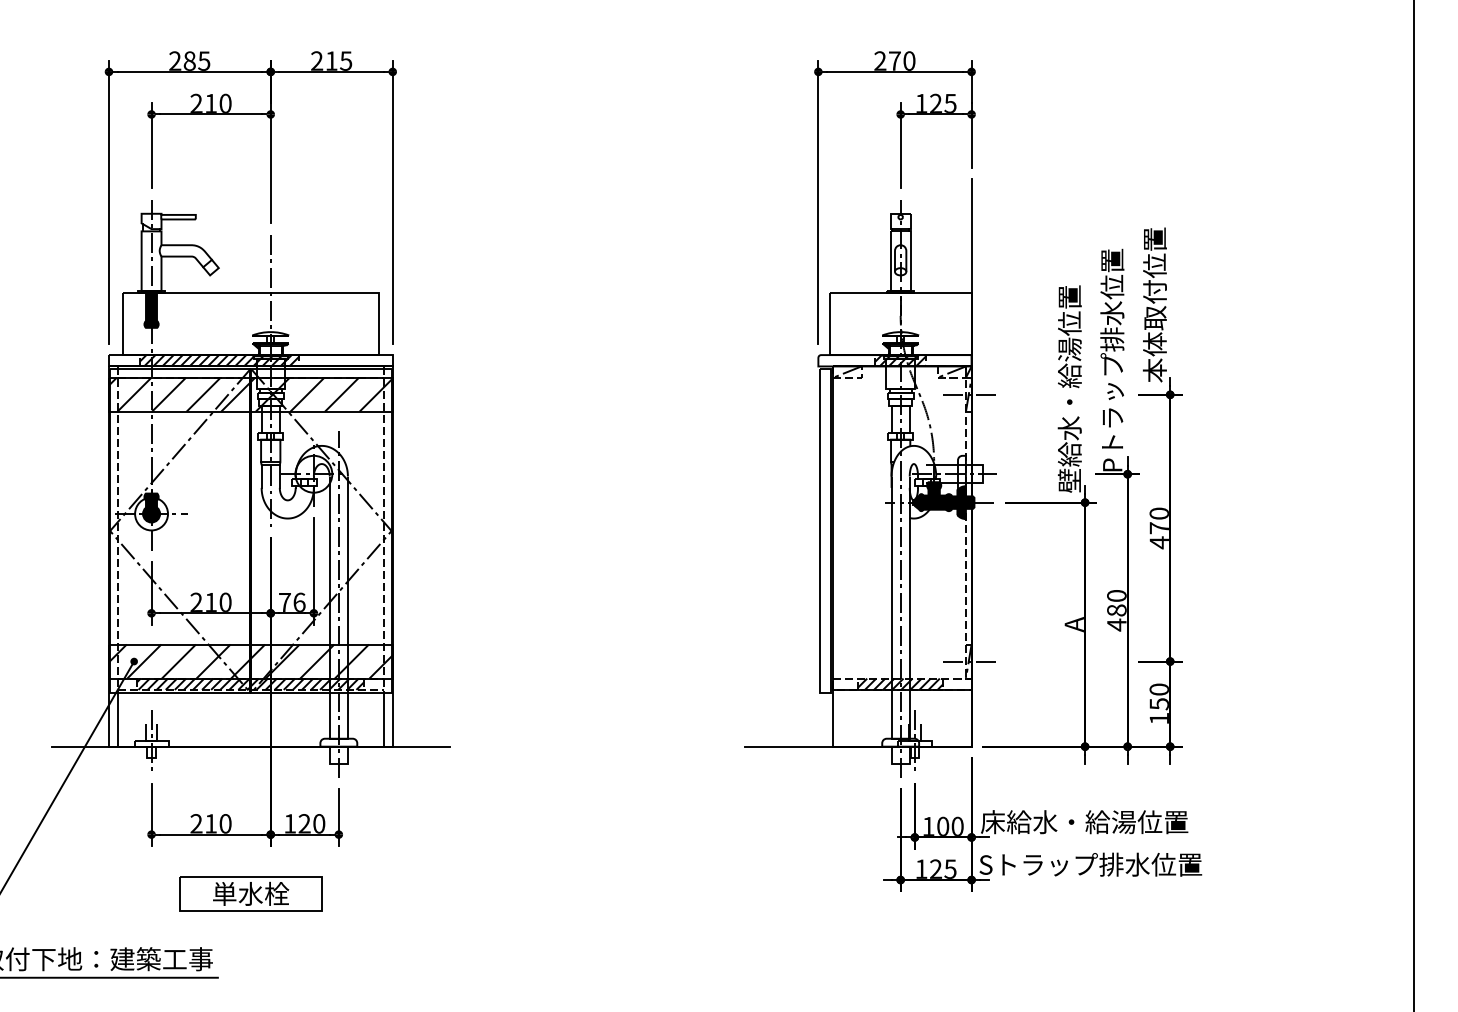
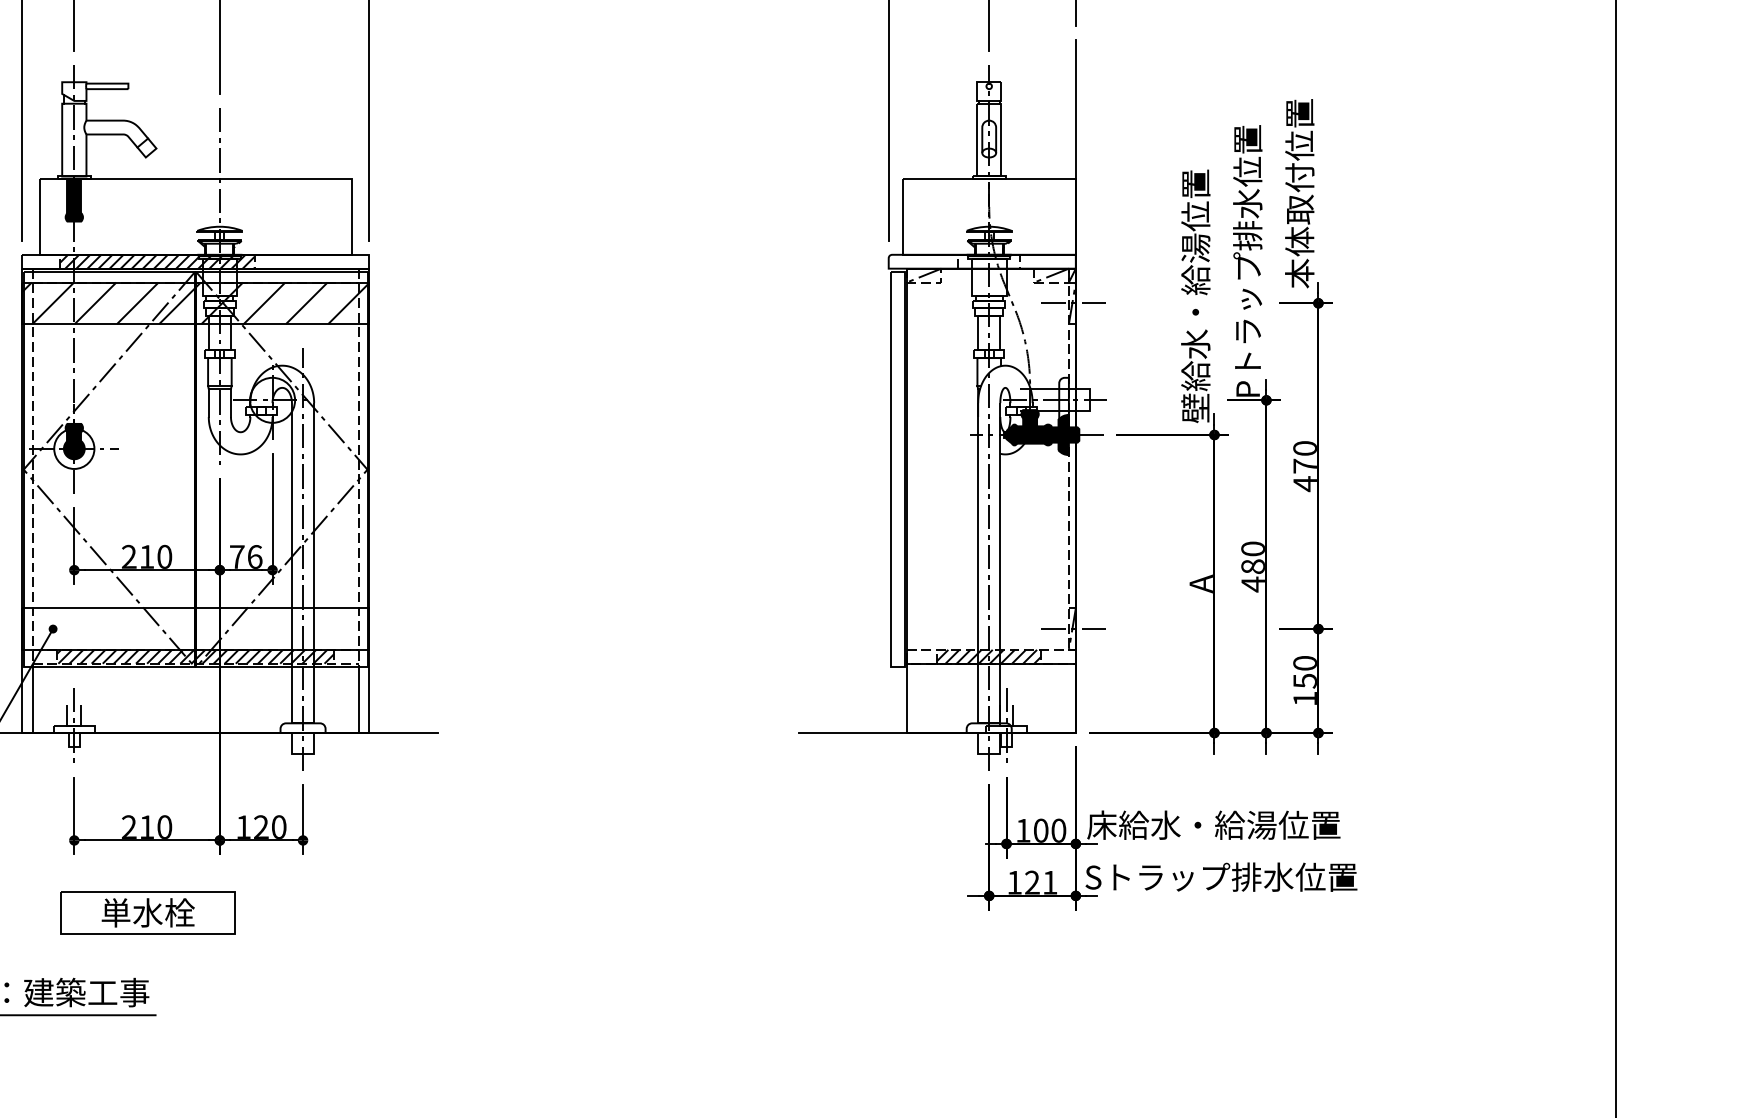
hatch: (900, 360) -> (989, 261), removed
hatch: (250, 661) -> (195, 629), removed
text: (950, 868) -> (1050, 881), 125 -> 121
part: (250, 893) -> (147, 912), moved

